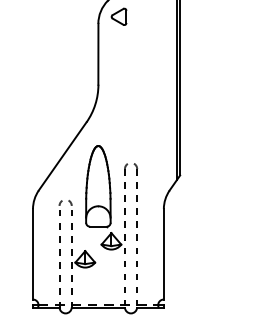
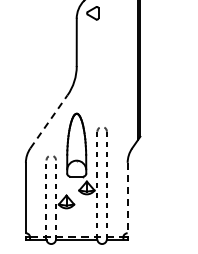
line: (63, 155) -> (49, 121), solid -> dashed
line: (163, 254) -> (127, 198), solid -> dashed

